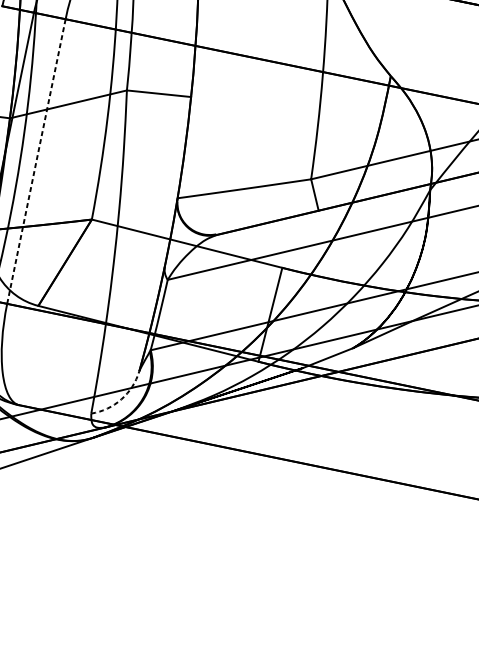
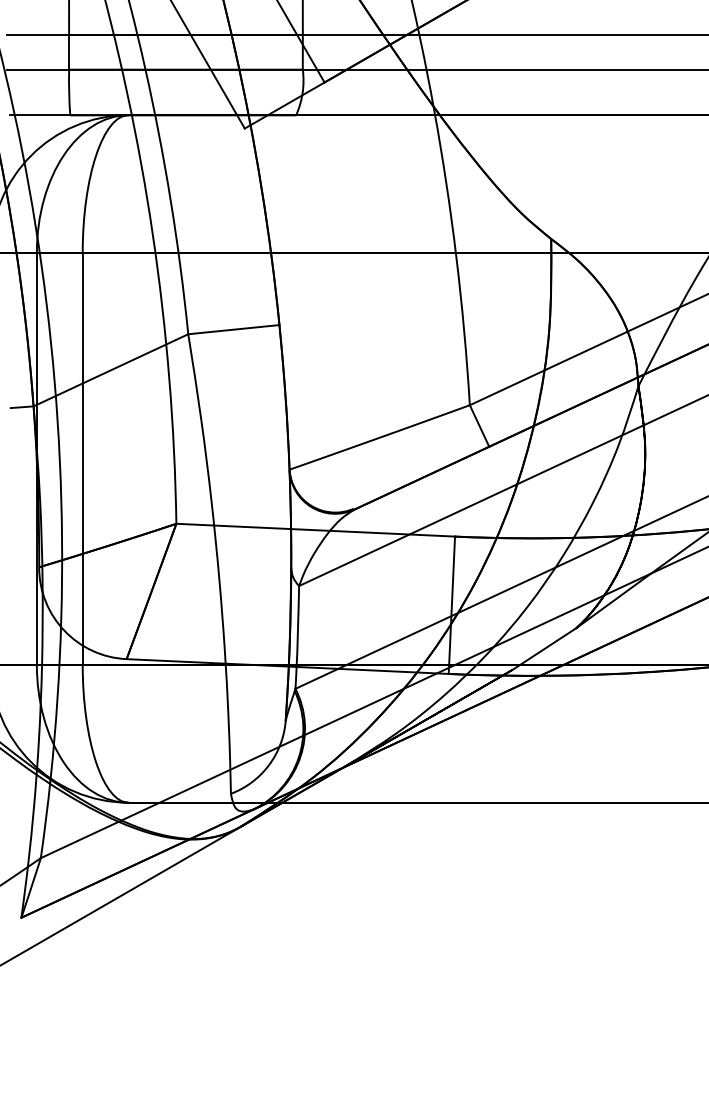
line: (36, 161) -> (82, 458), dashed -> solid
arc: (121, 399) -> (268, 765), dashed -> solid

